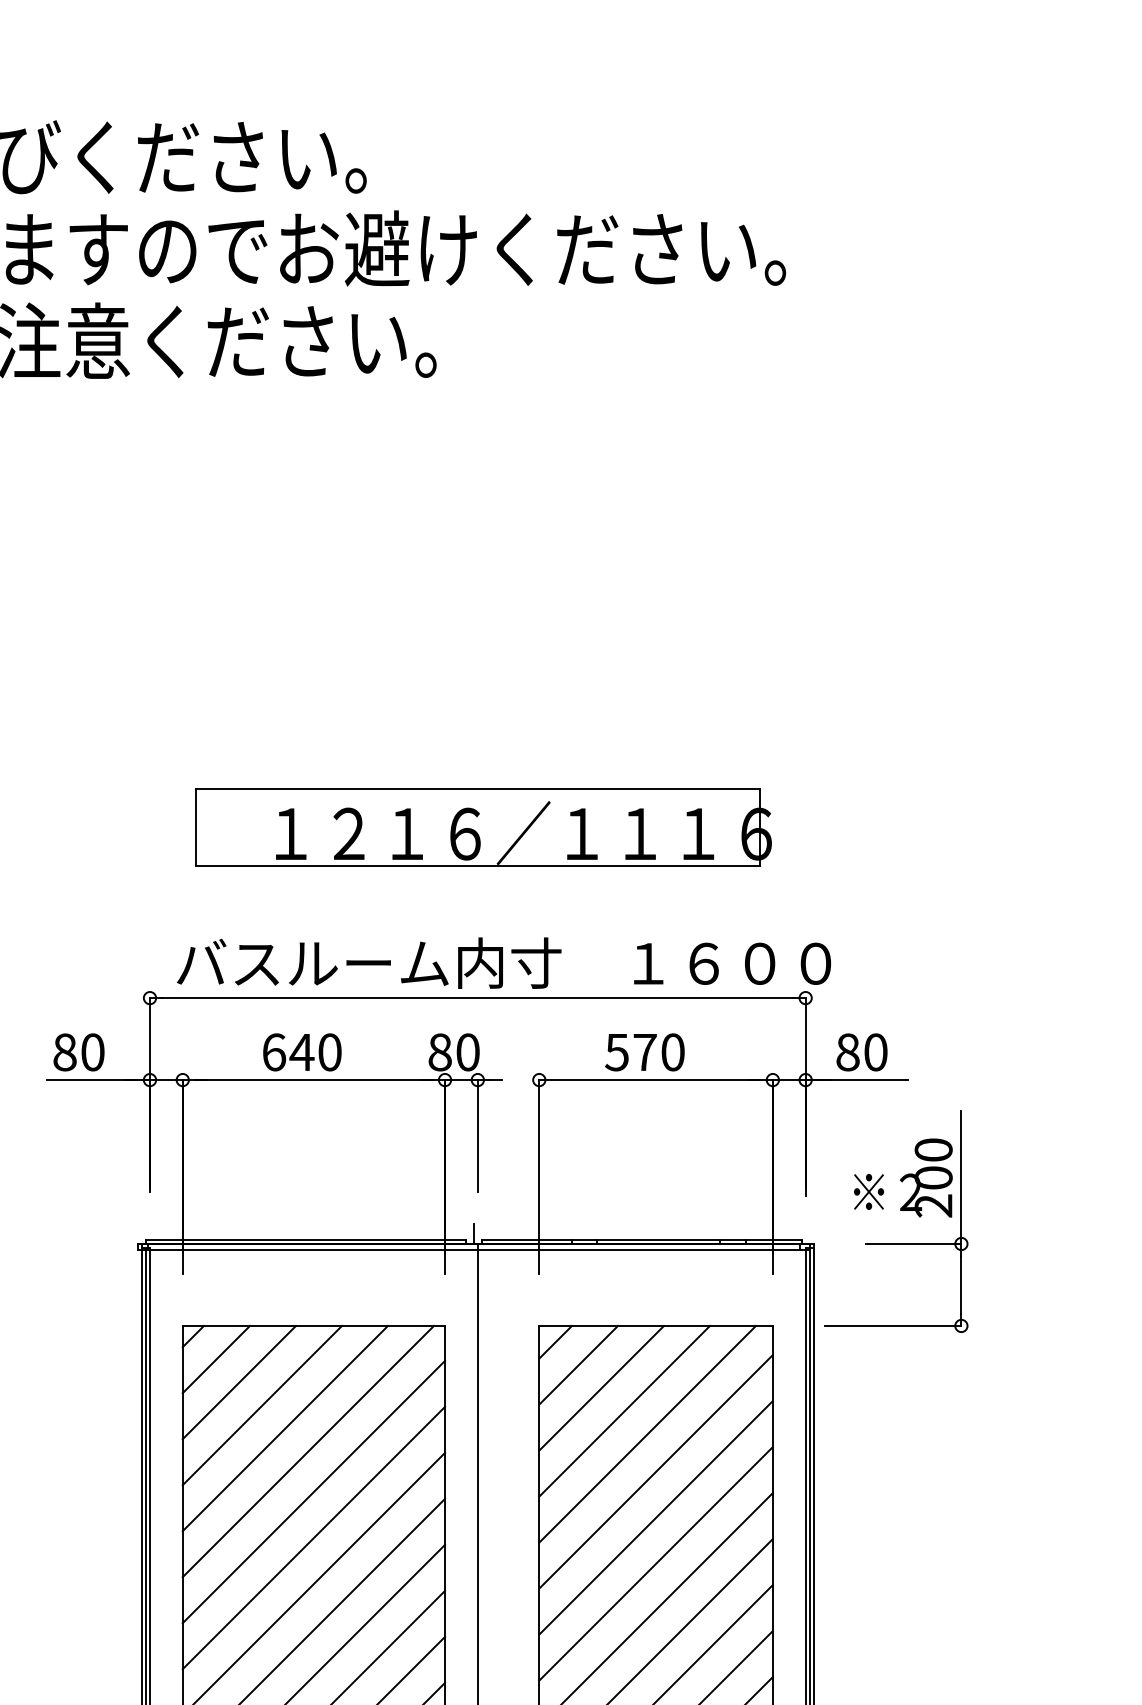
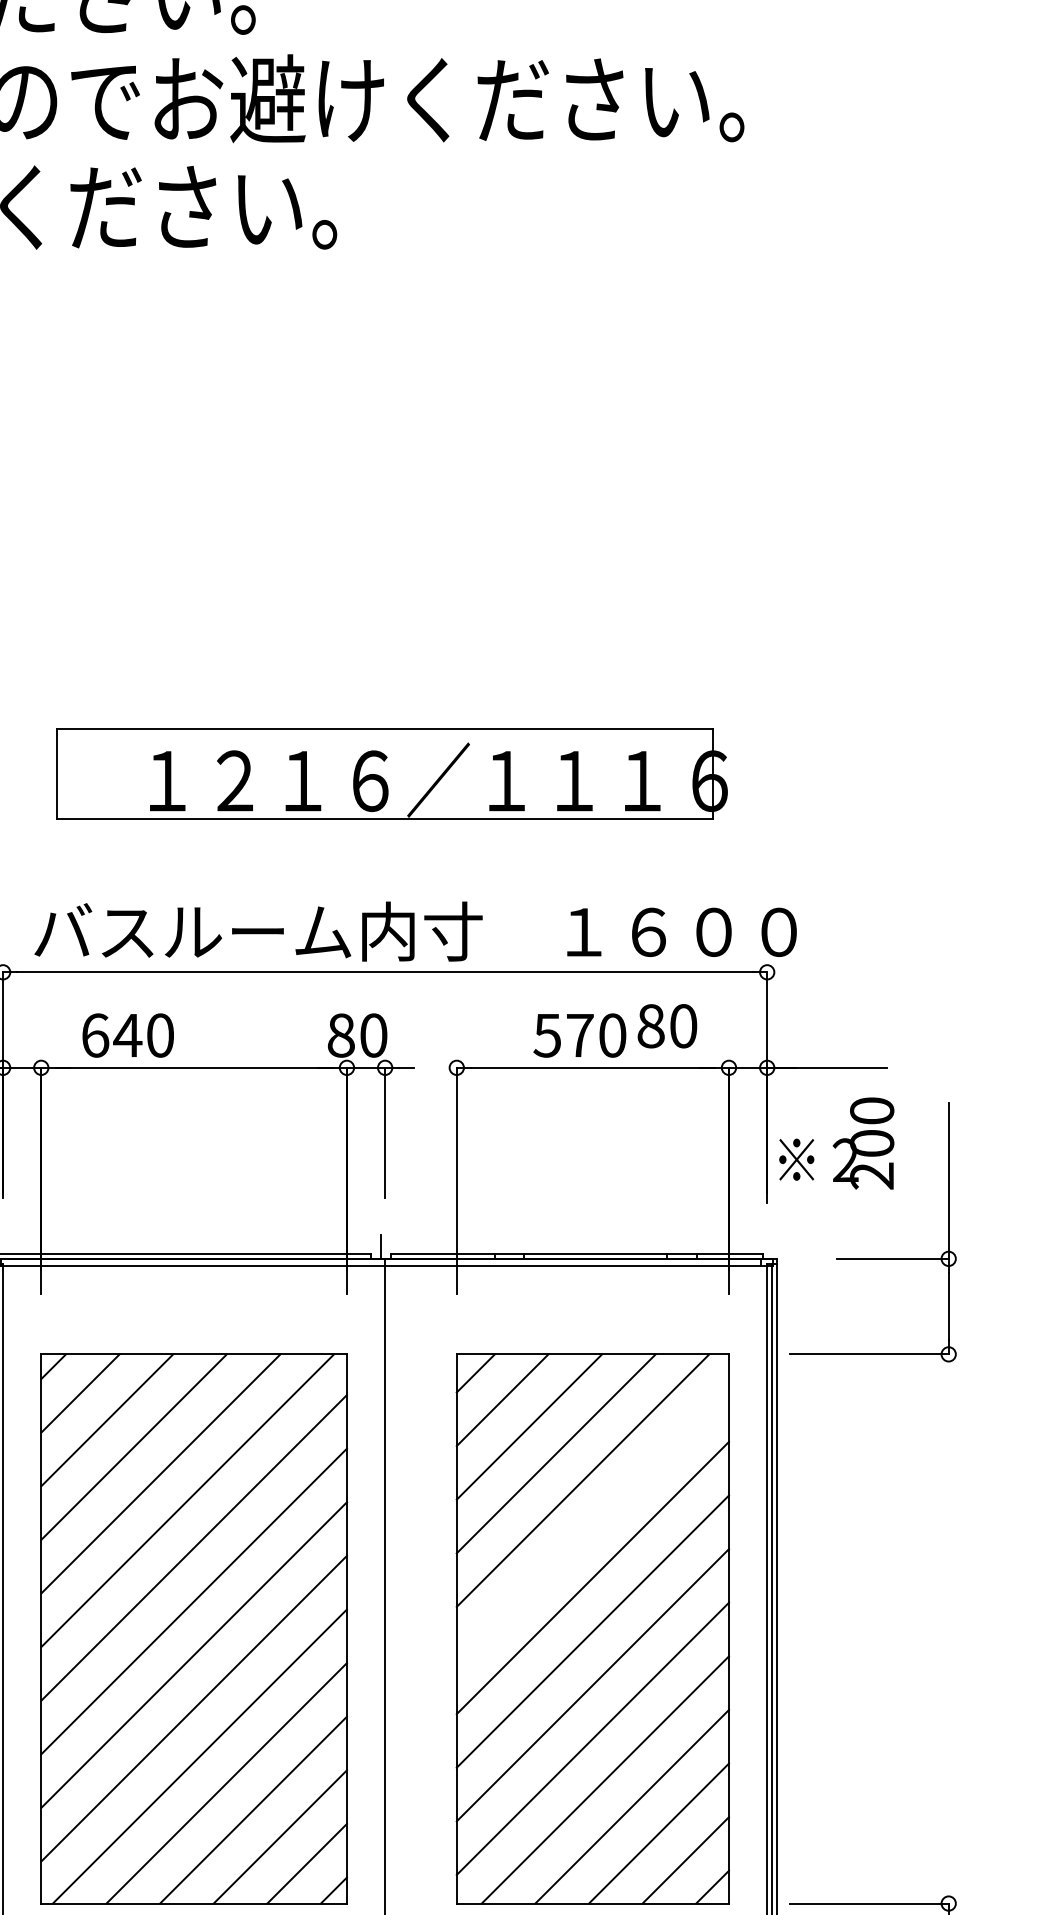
text: (302, 1052) -> (128, 1035), moved
text: (861, 1052) -> (666, 1026), moved
text: (903, 1177) -> (836, 1142), moved
line: (655, 1471) -> (592, 1523), removed

